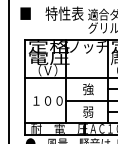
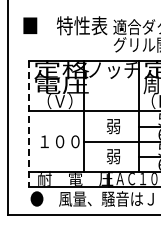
line: (24, 87) -> (28, 124), solid -> dashed
text: (88, 89) -> (113, 126), 強 -> 弱

